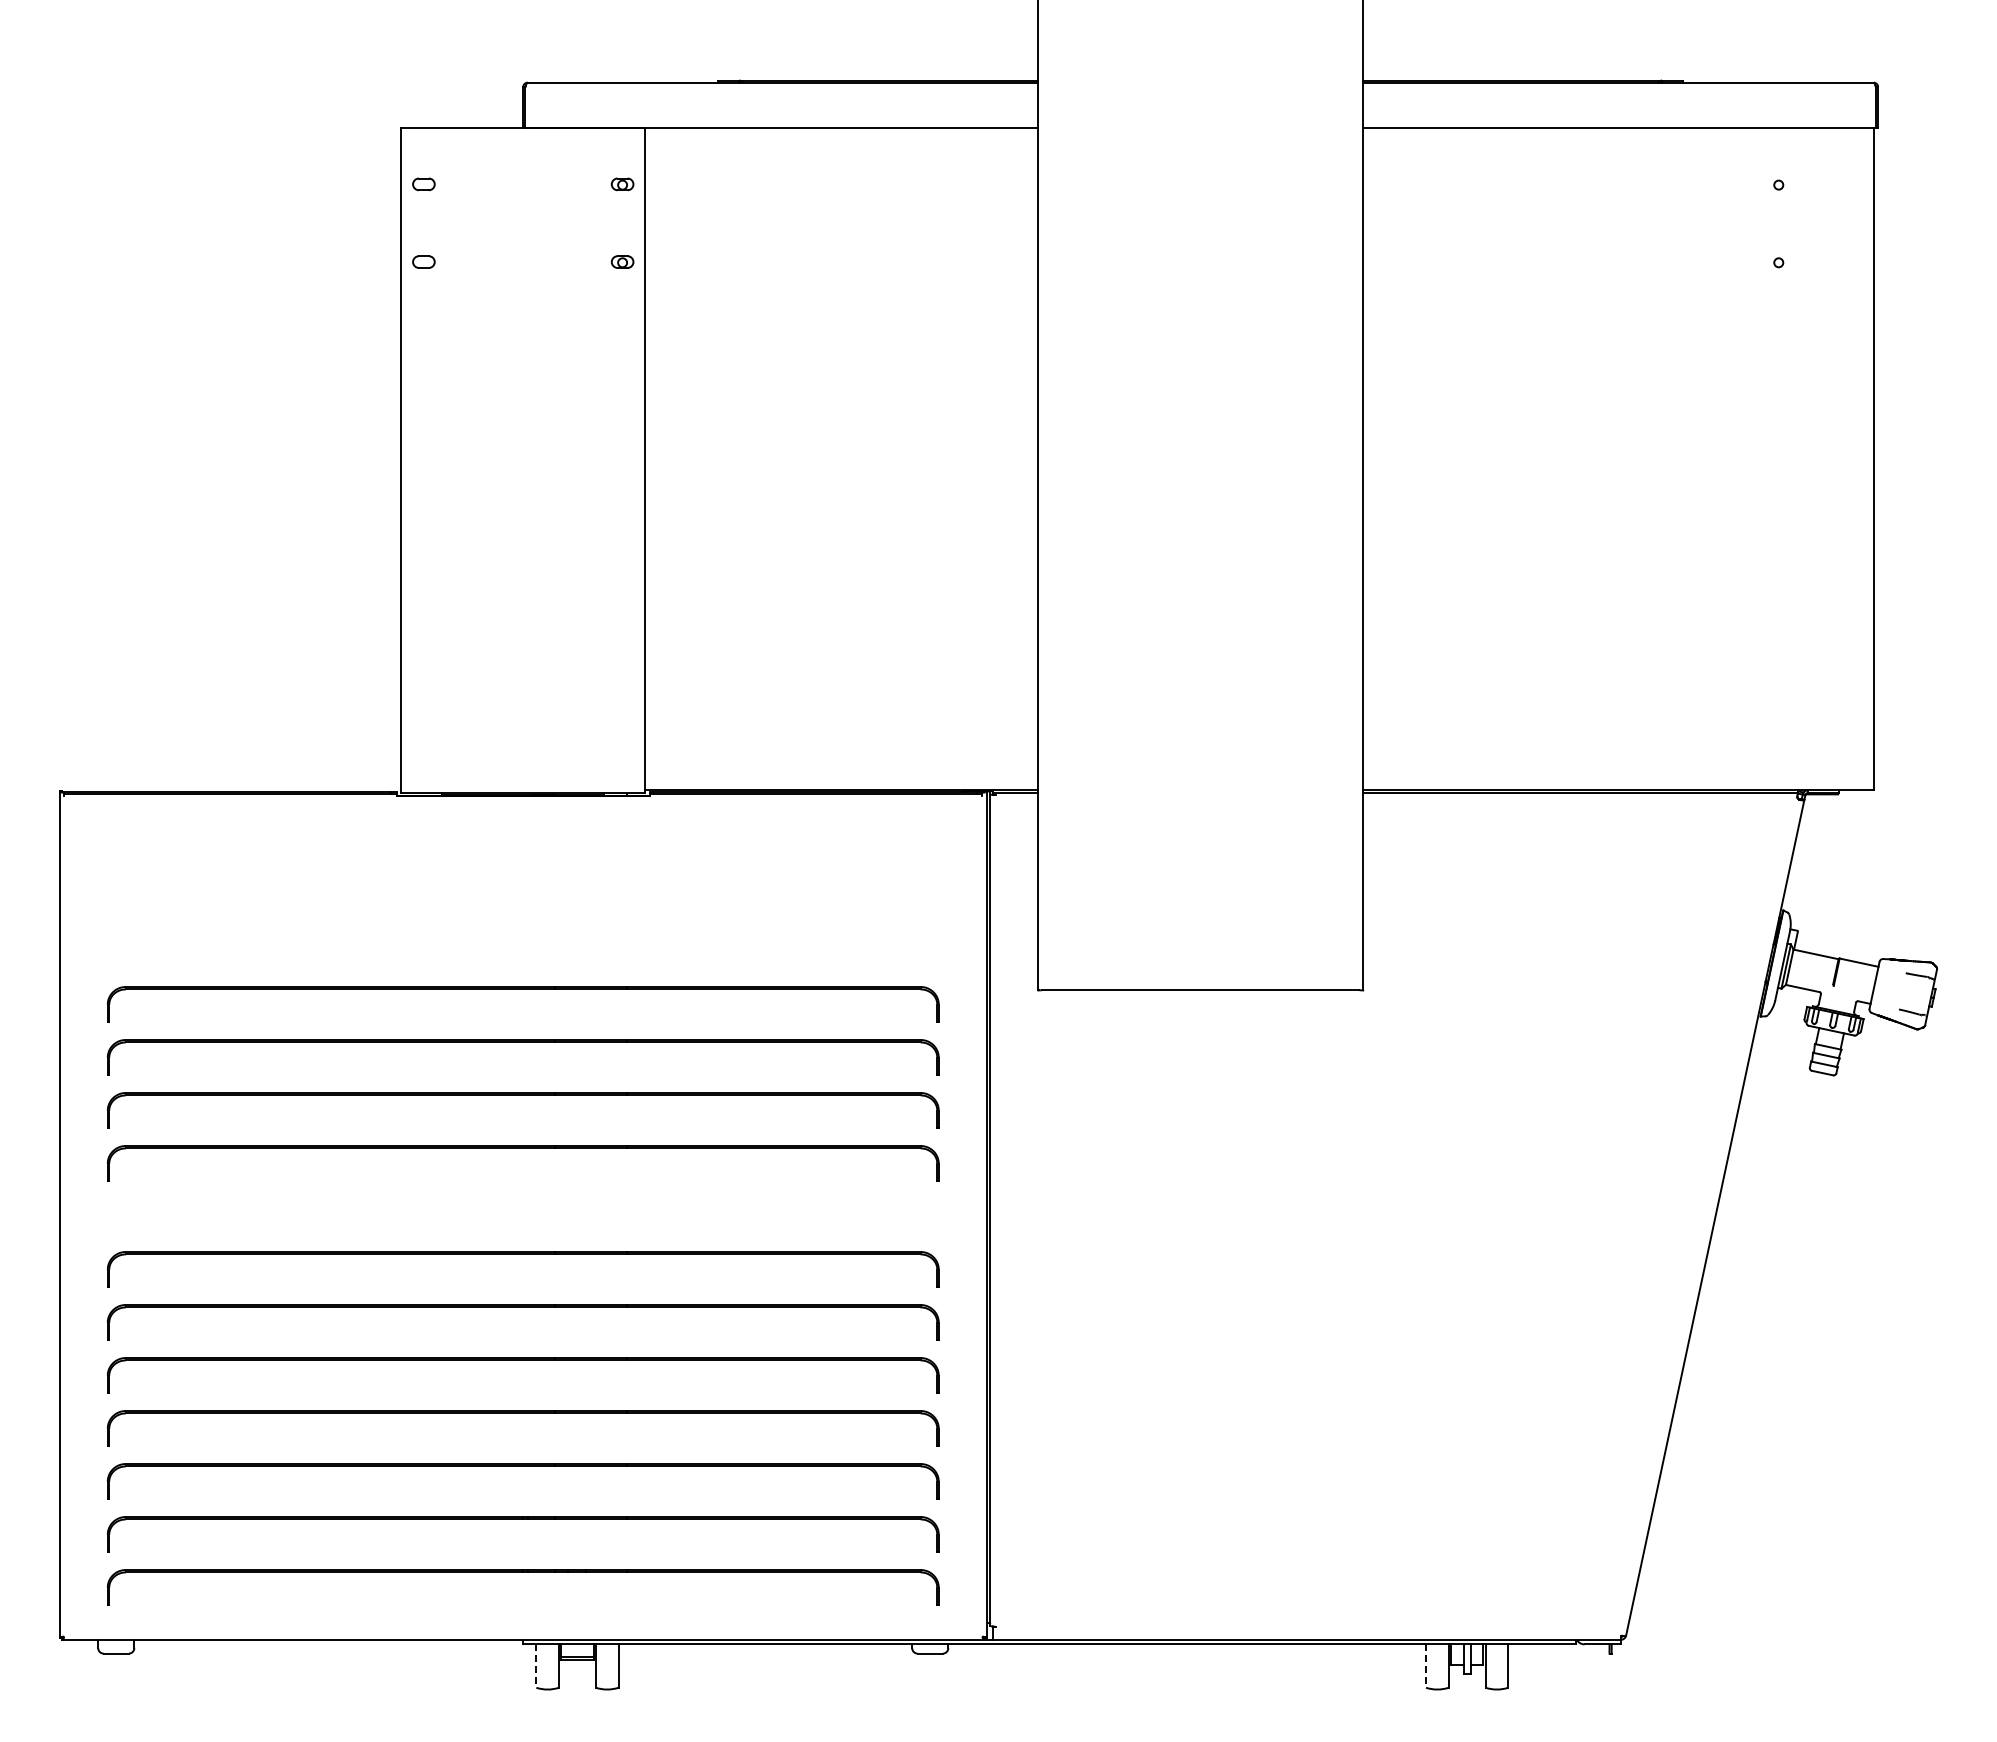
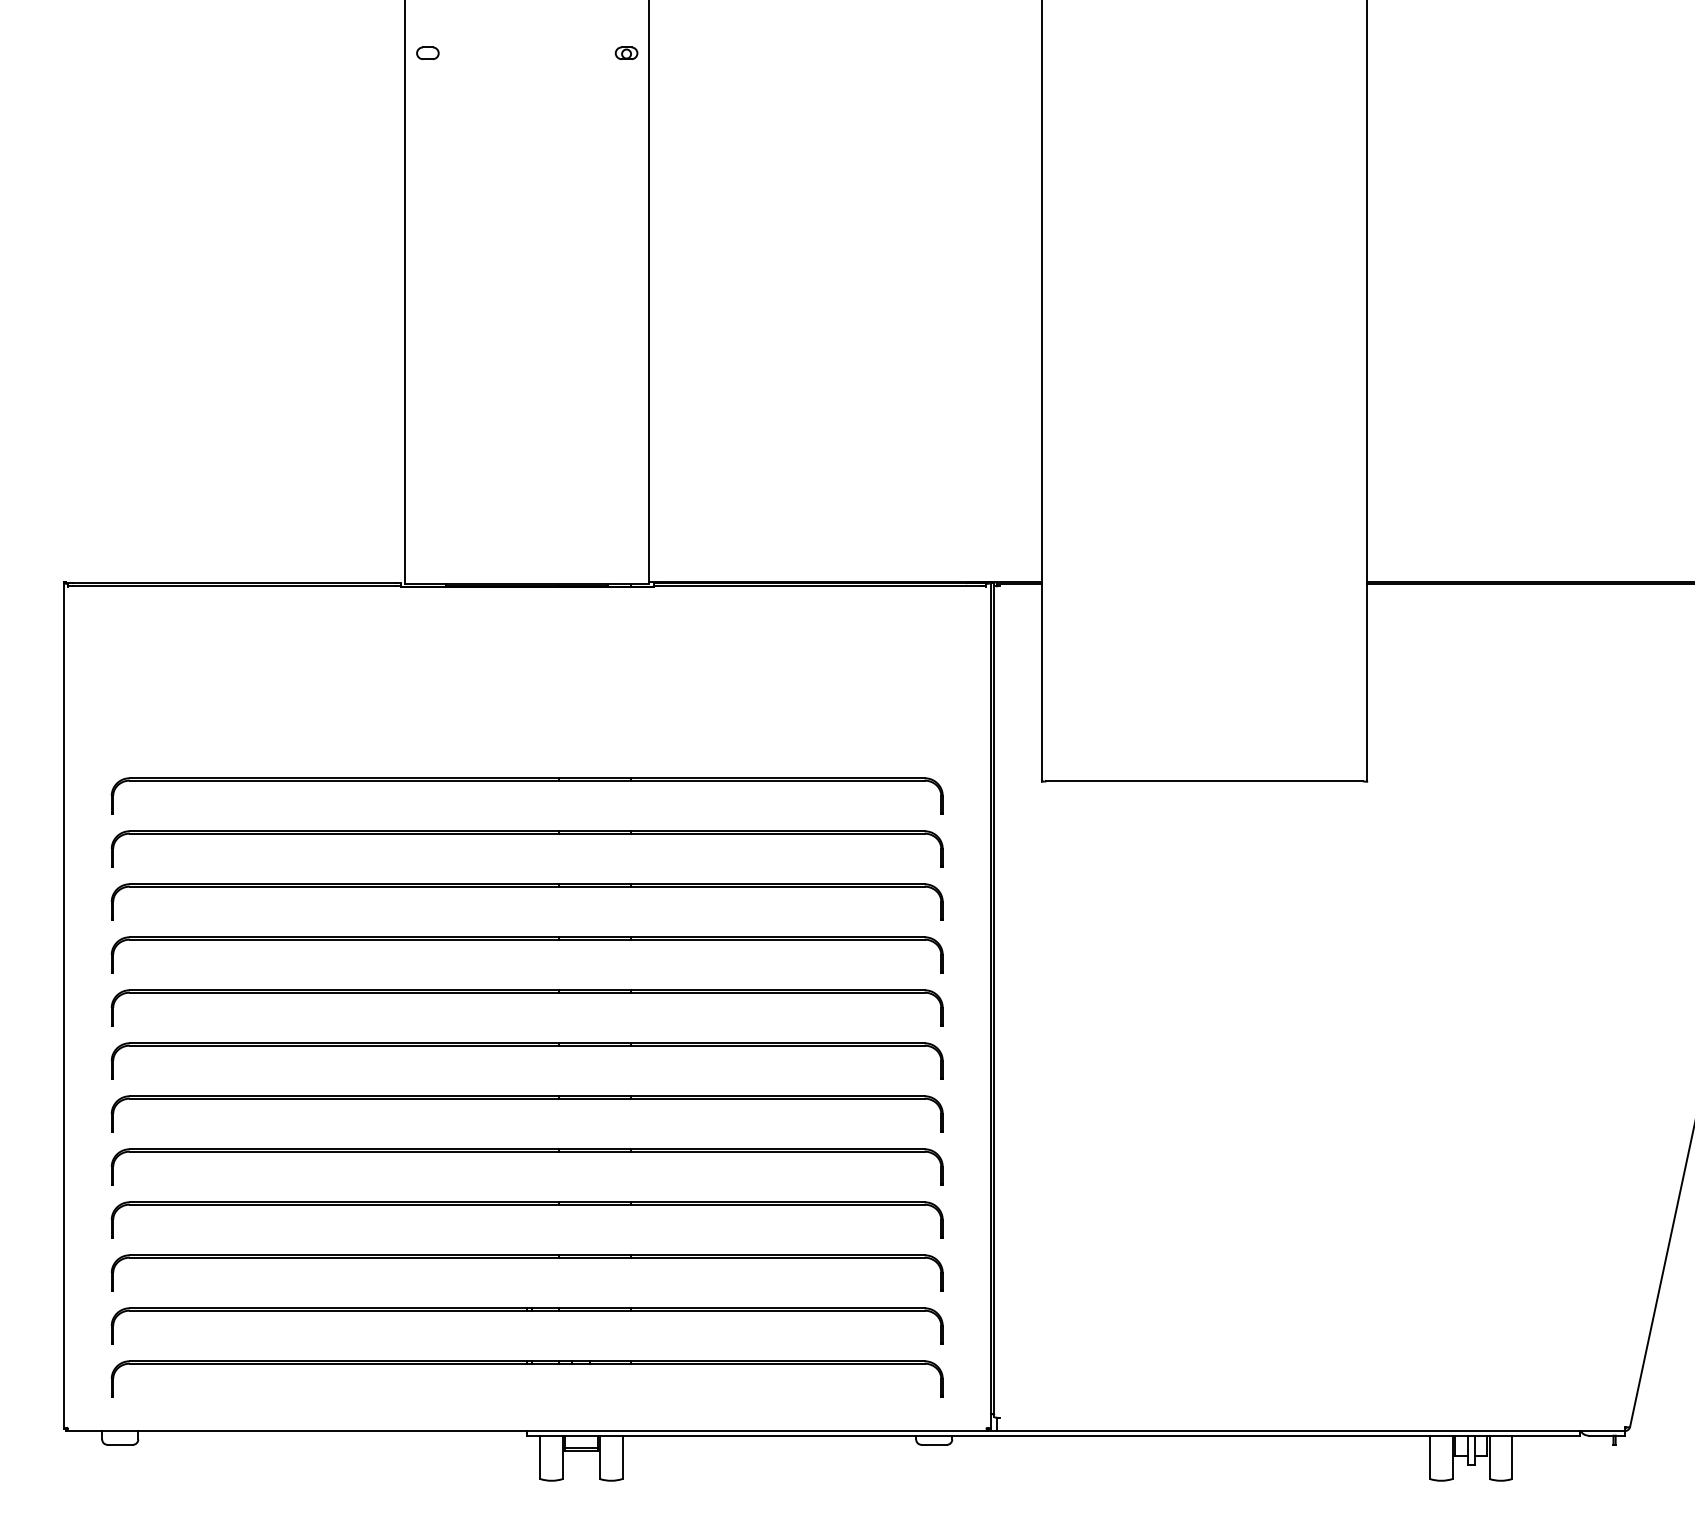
part: (522, 1201) -> (526, 992), added
line: (536, 1666) -> (540, 1457), dashed -> solid
line: (1426, 1666) -> (1430, 1457), dashed -> solid

